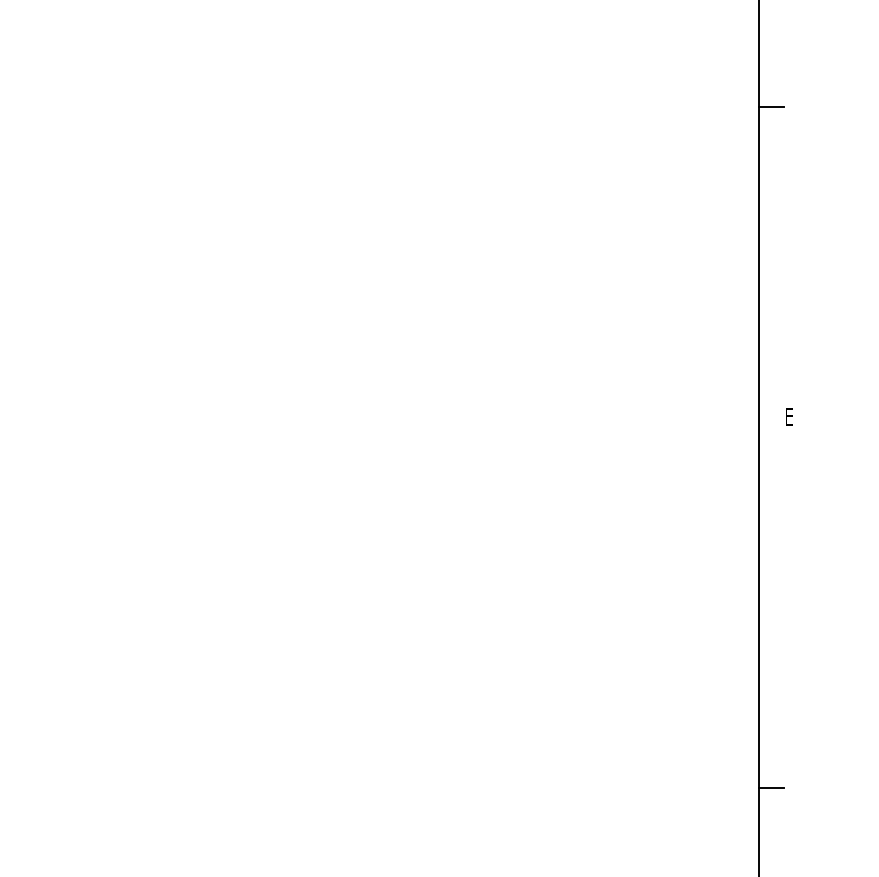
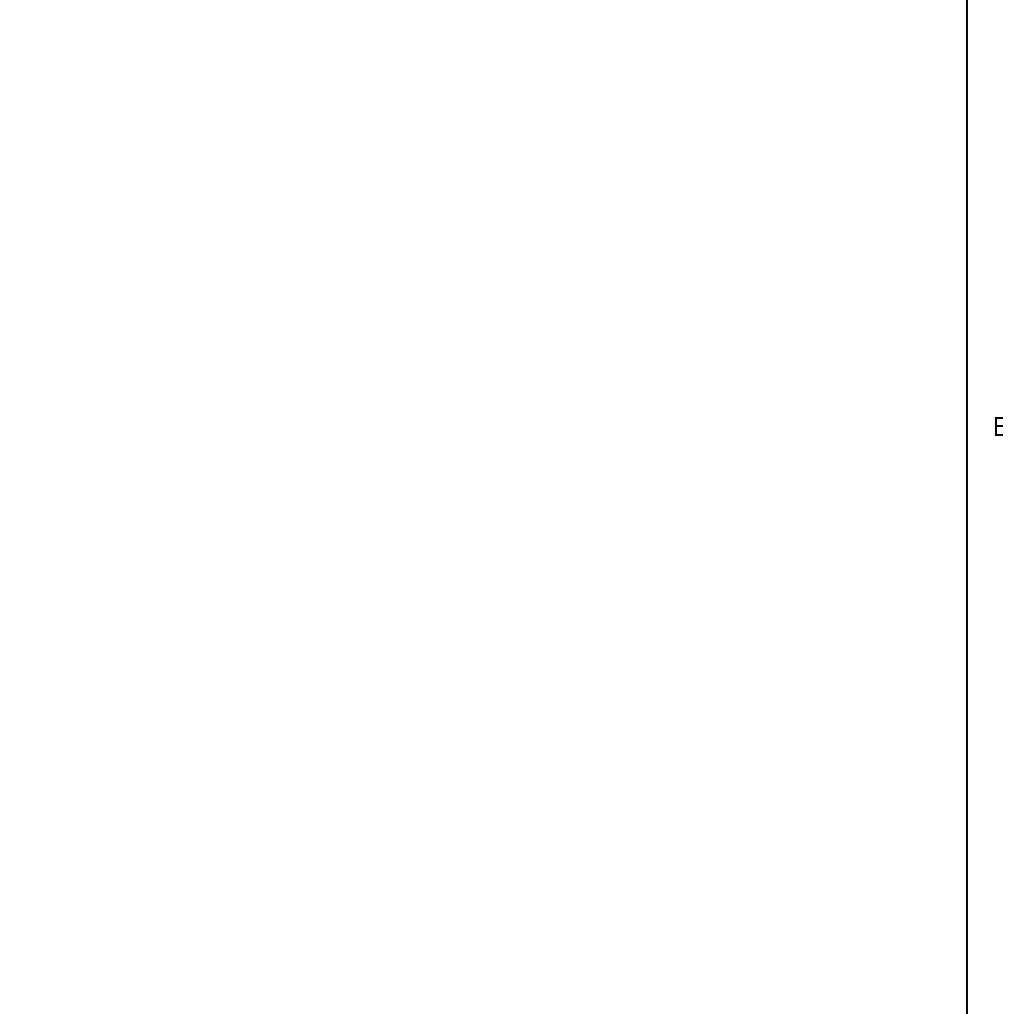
line: (771, 106) -> (979, 96), removed
line: (771, 787) -> (979, 822), removed

